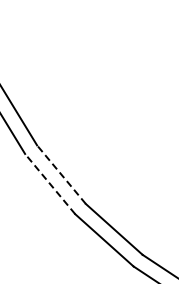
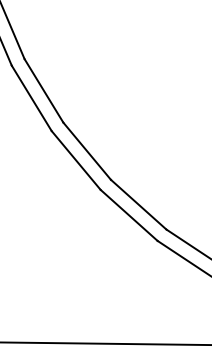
line: (60, 173) -> (86, 150), dashed -> solid
line: (49, 184) -> (75, 160), dashed -> solid

